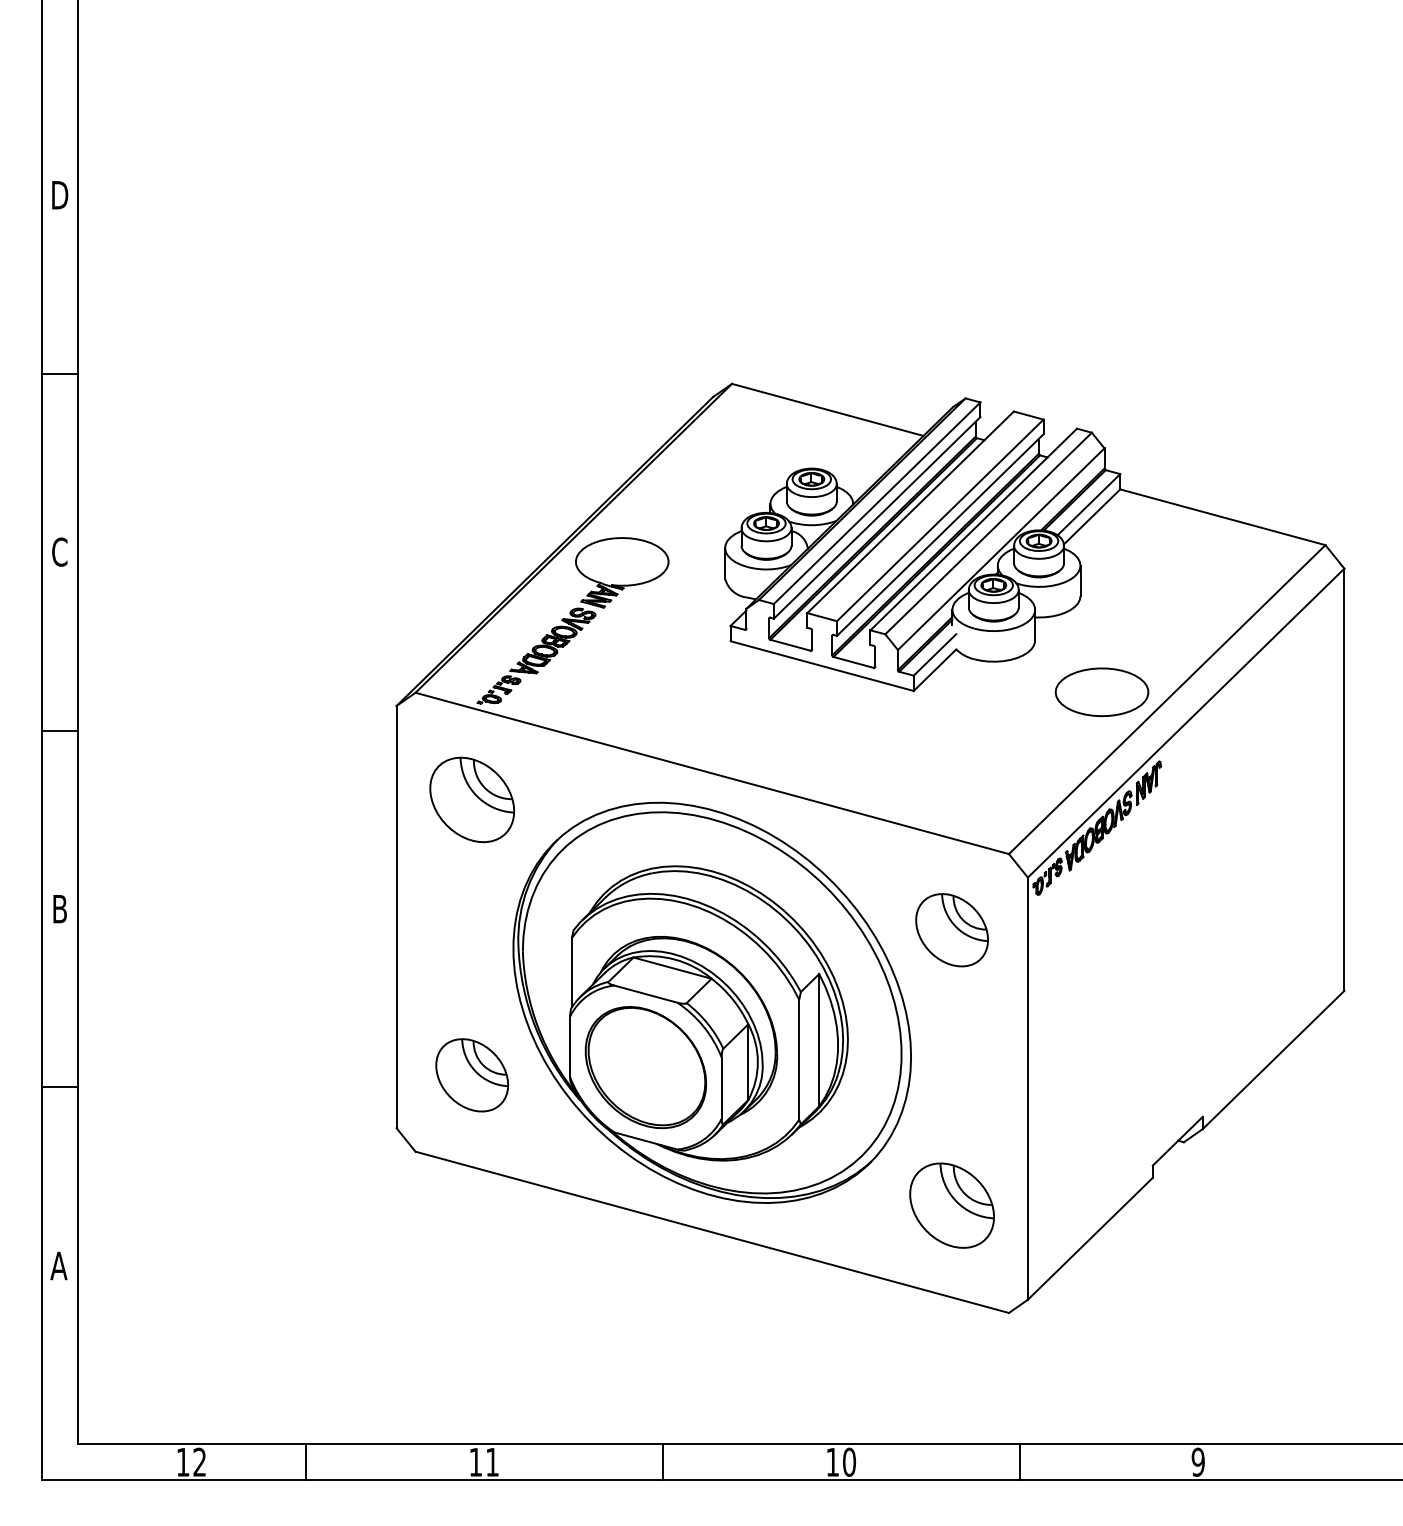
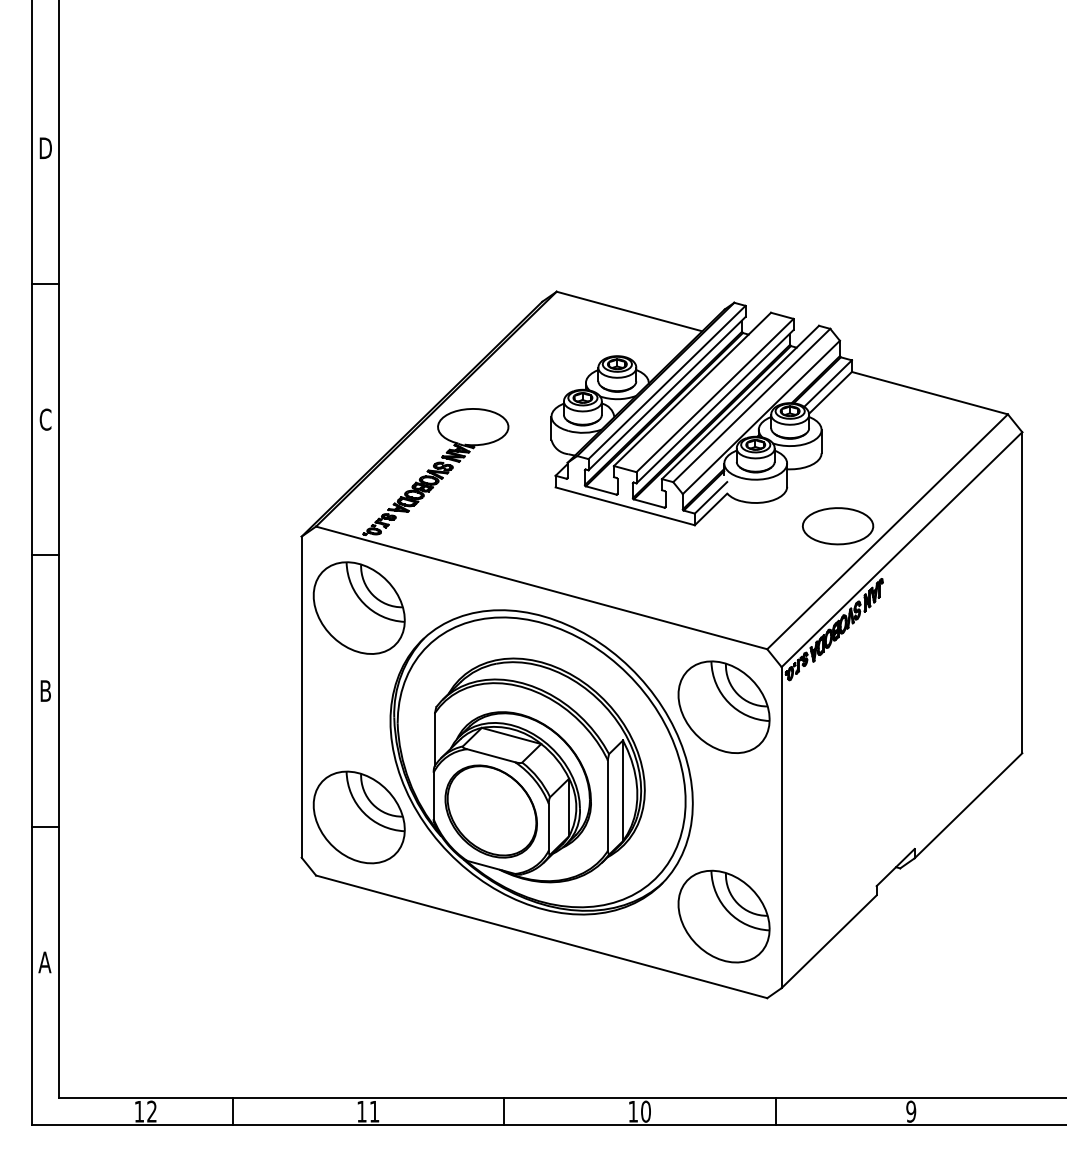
part: (471, 799) -> (358, 607), size x1.43
part: (951, 929) -> (723, 706), size x1.67
part: (471, 1075) -> (358, 817), size x1.67
part: (951, 1205) -> (723, 916), size x1.43

